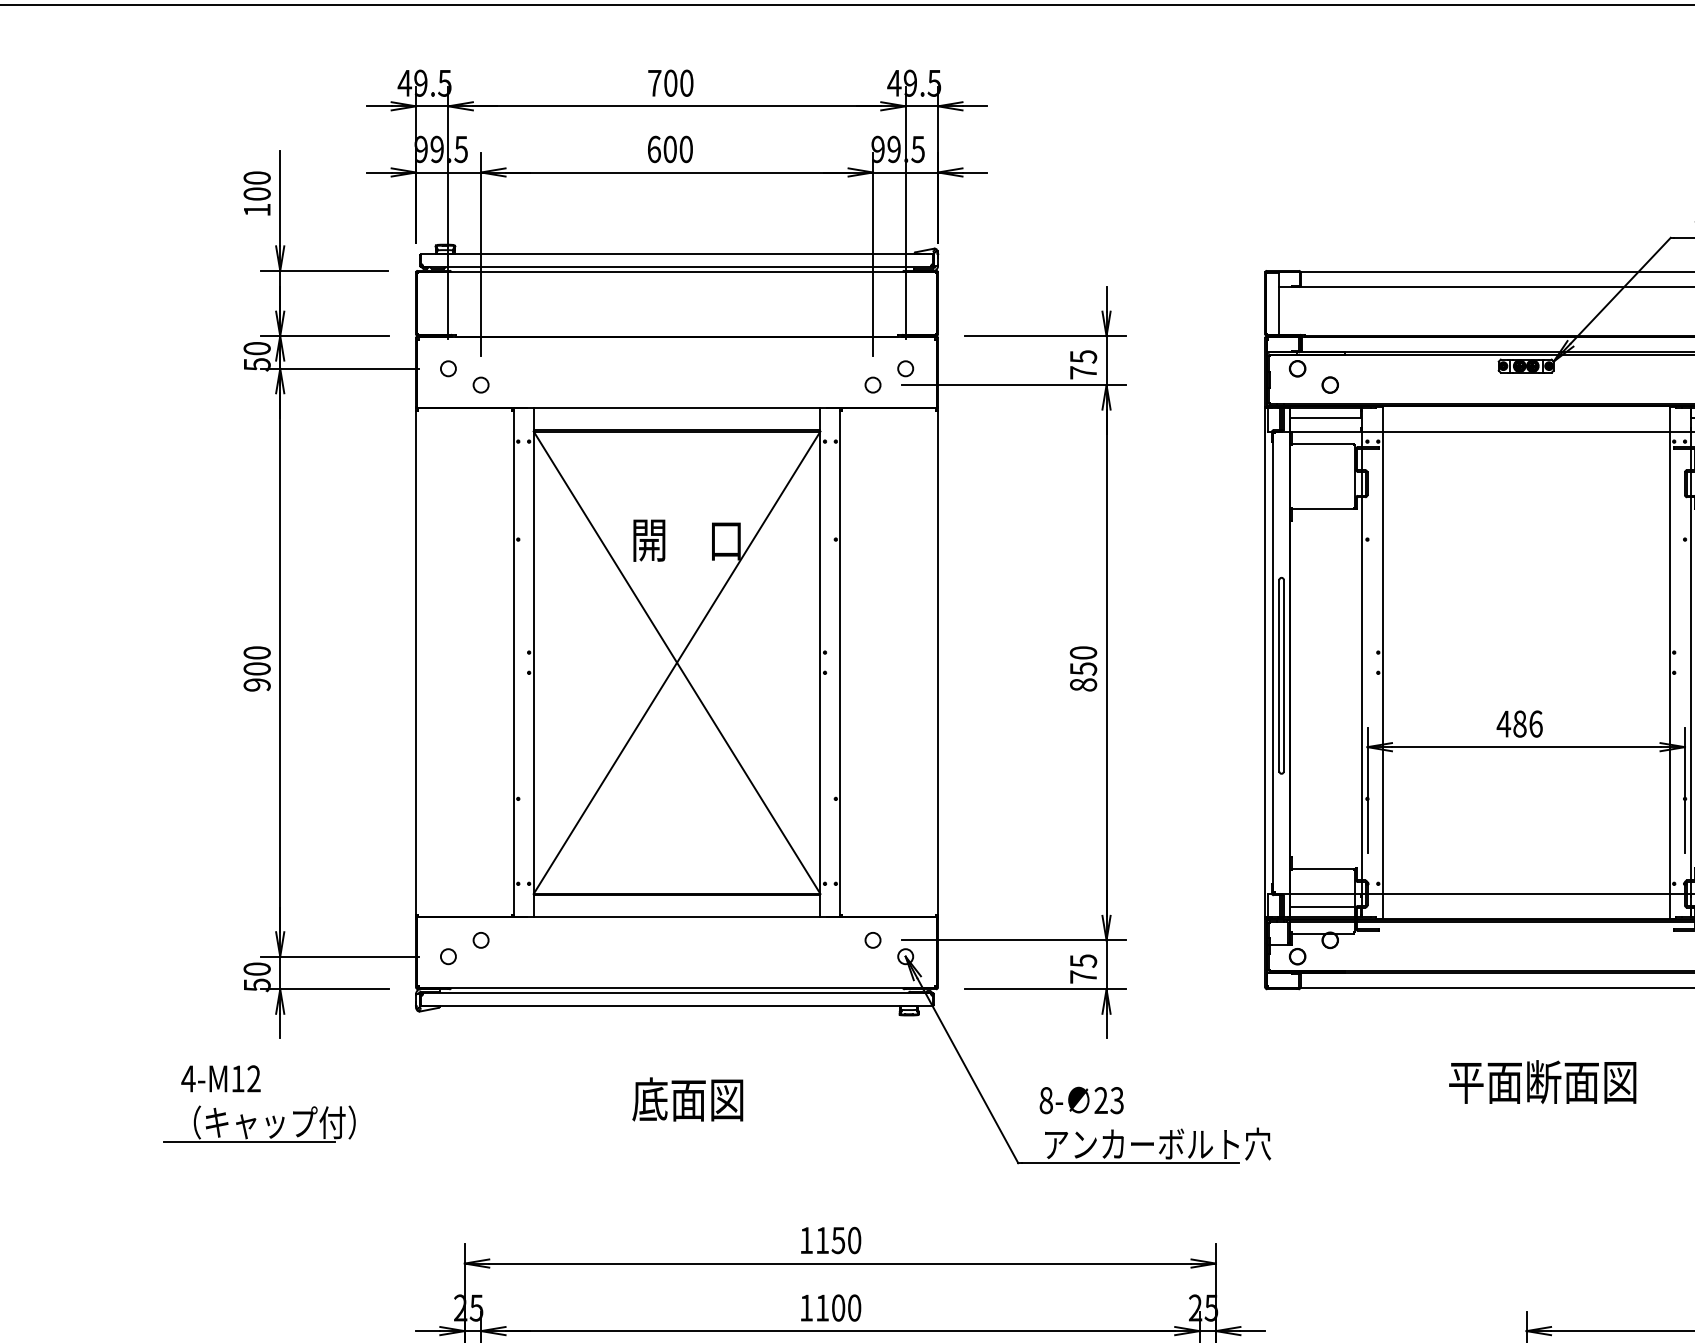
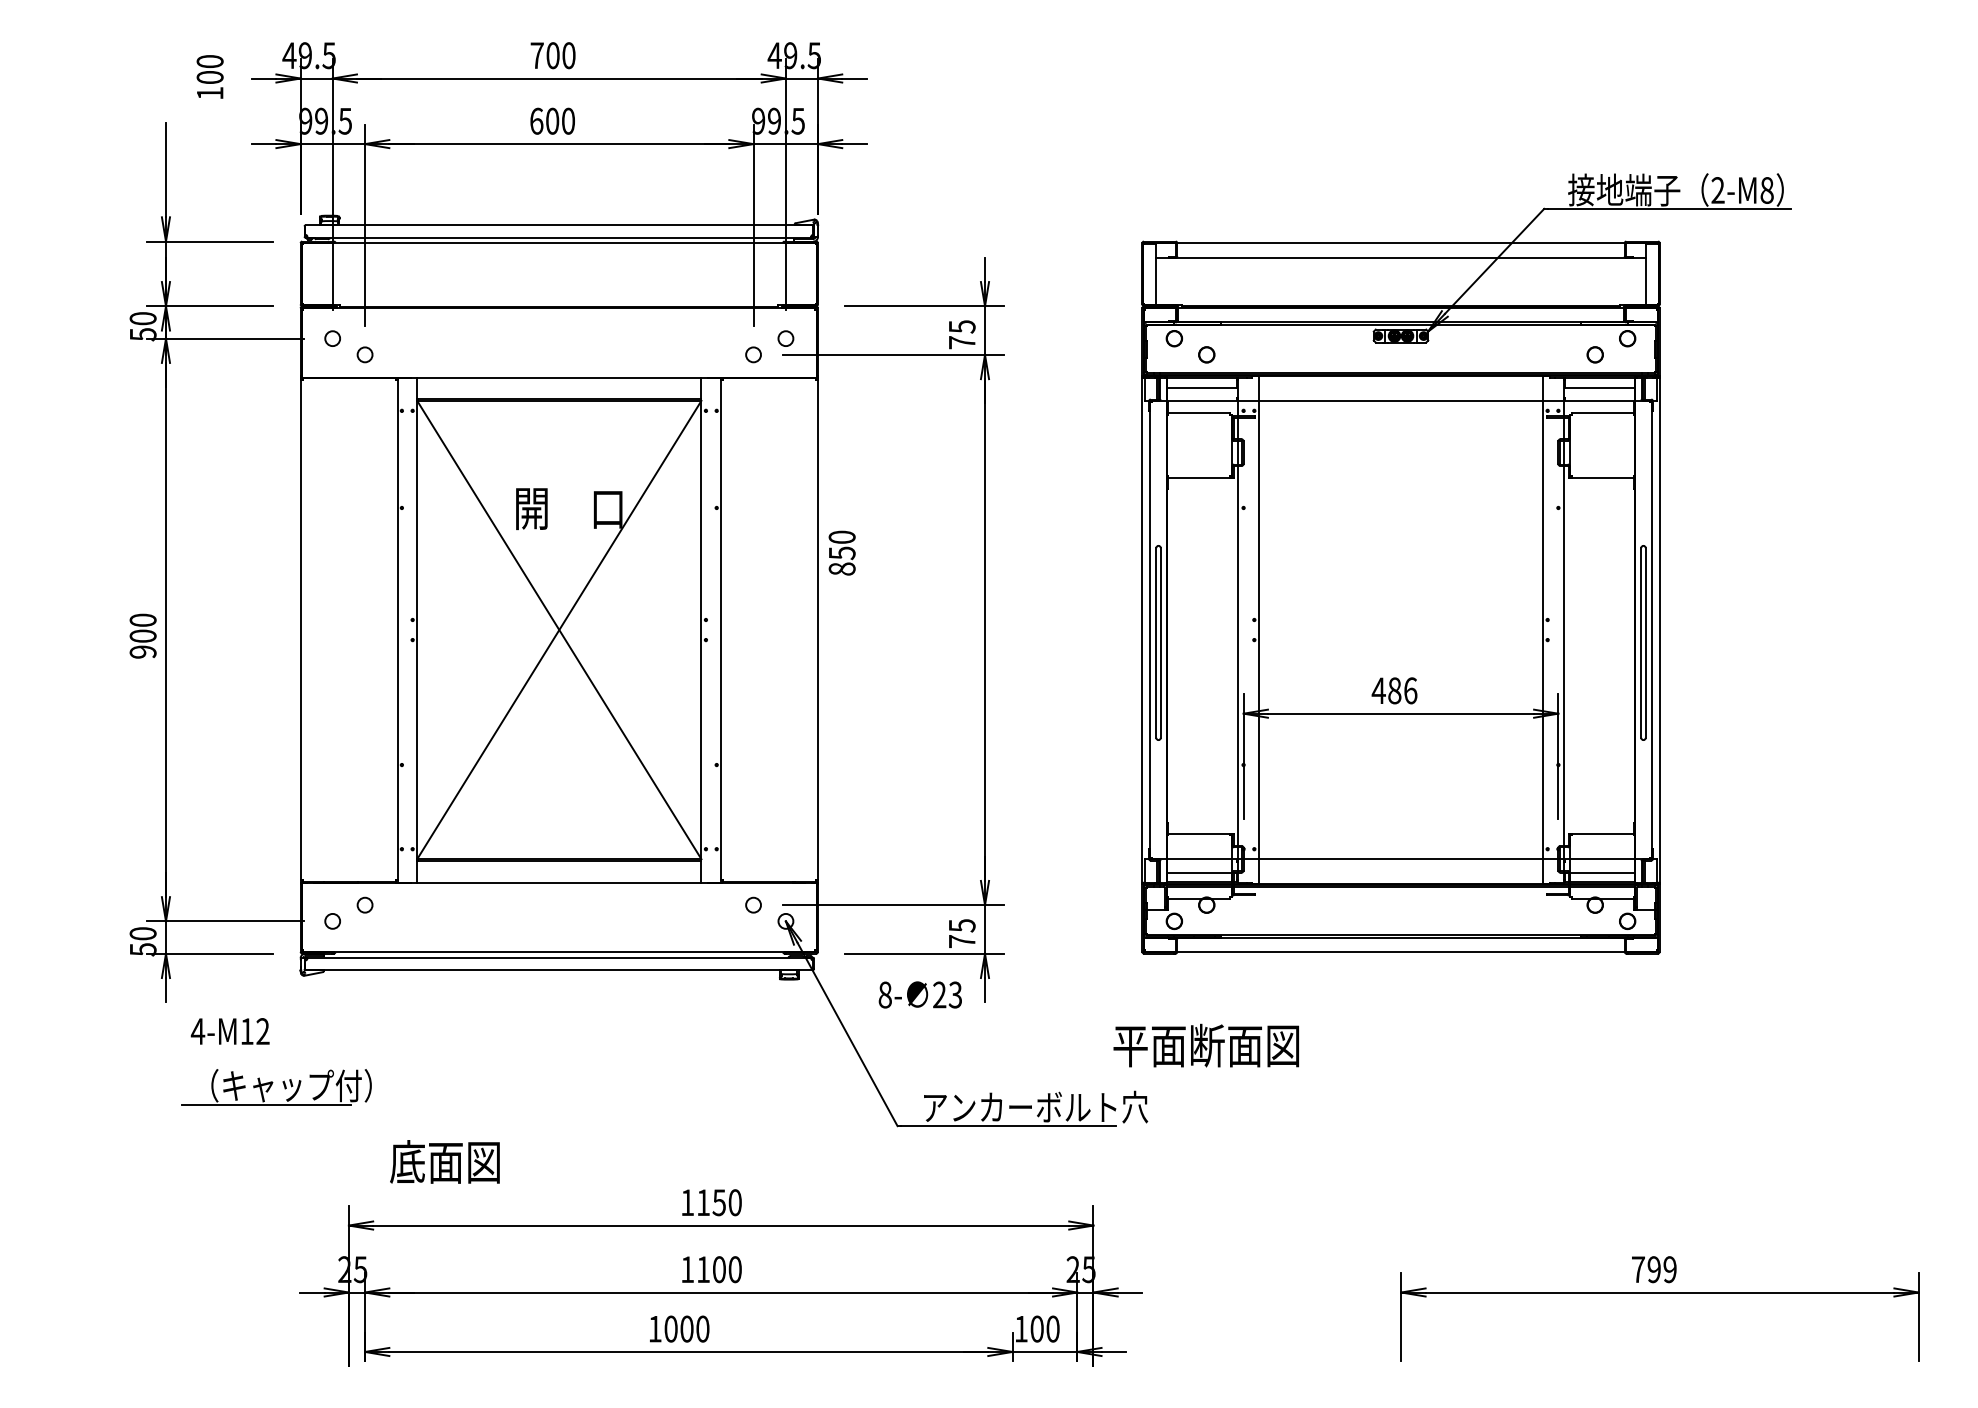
text: (256, 193) -> (209, 76), moved
text: (1082, 668) -> (841, 552), moved
text: (220, 1078) -> (229, 1031), moved
text: (1541, 1081) -> (1205, 1045), moved
text: (687, 1099) -> (444, 1161), moved
text: (1080, 1100) -> (919, 994), moved
part: (259, 1124) -> (276, 1087), moved

